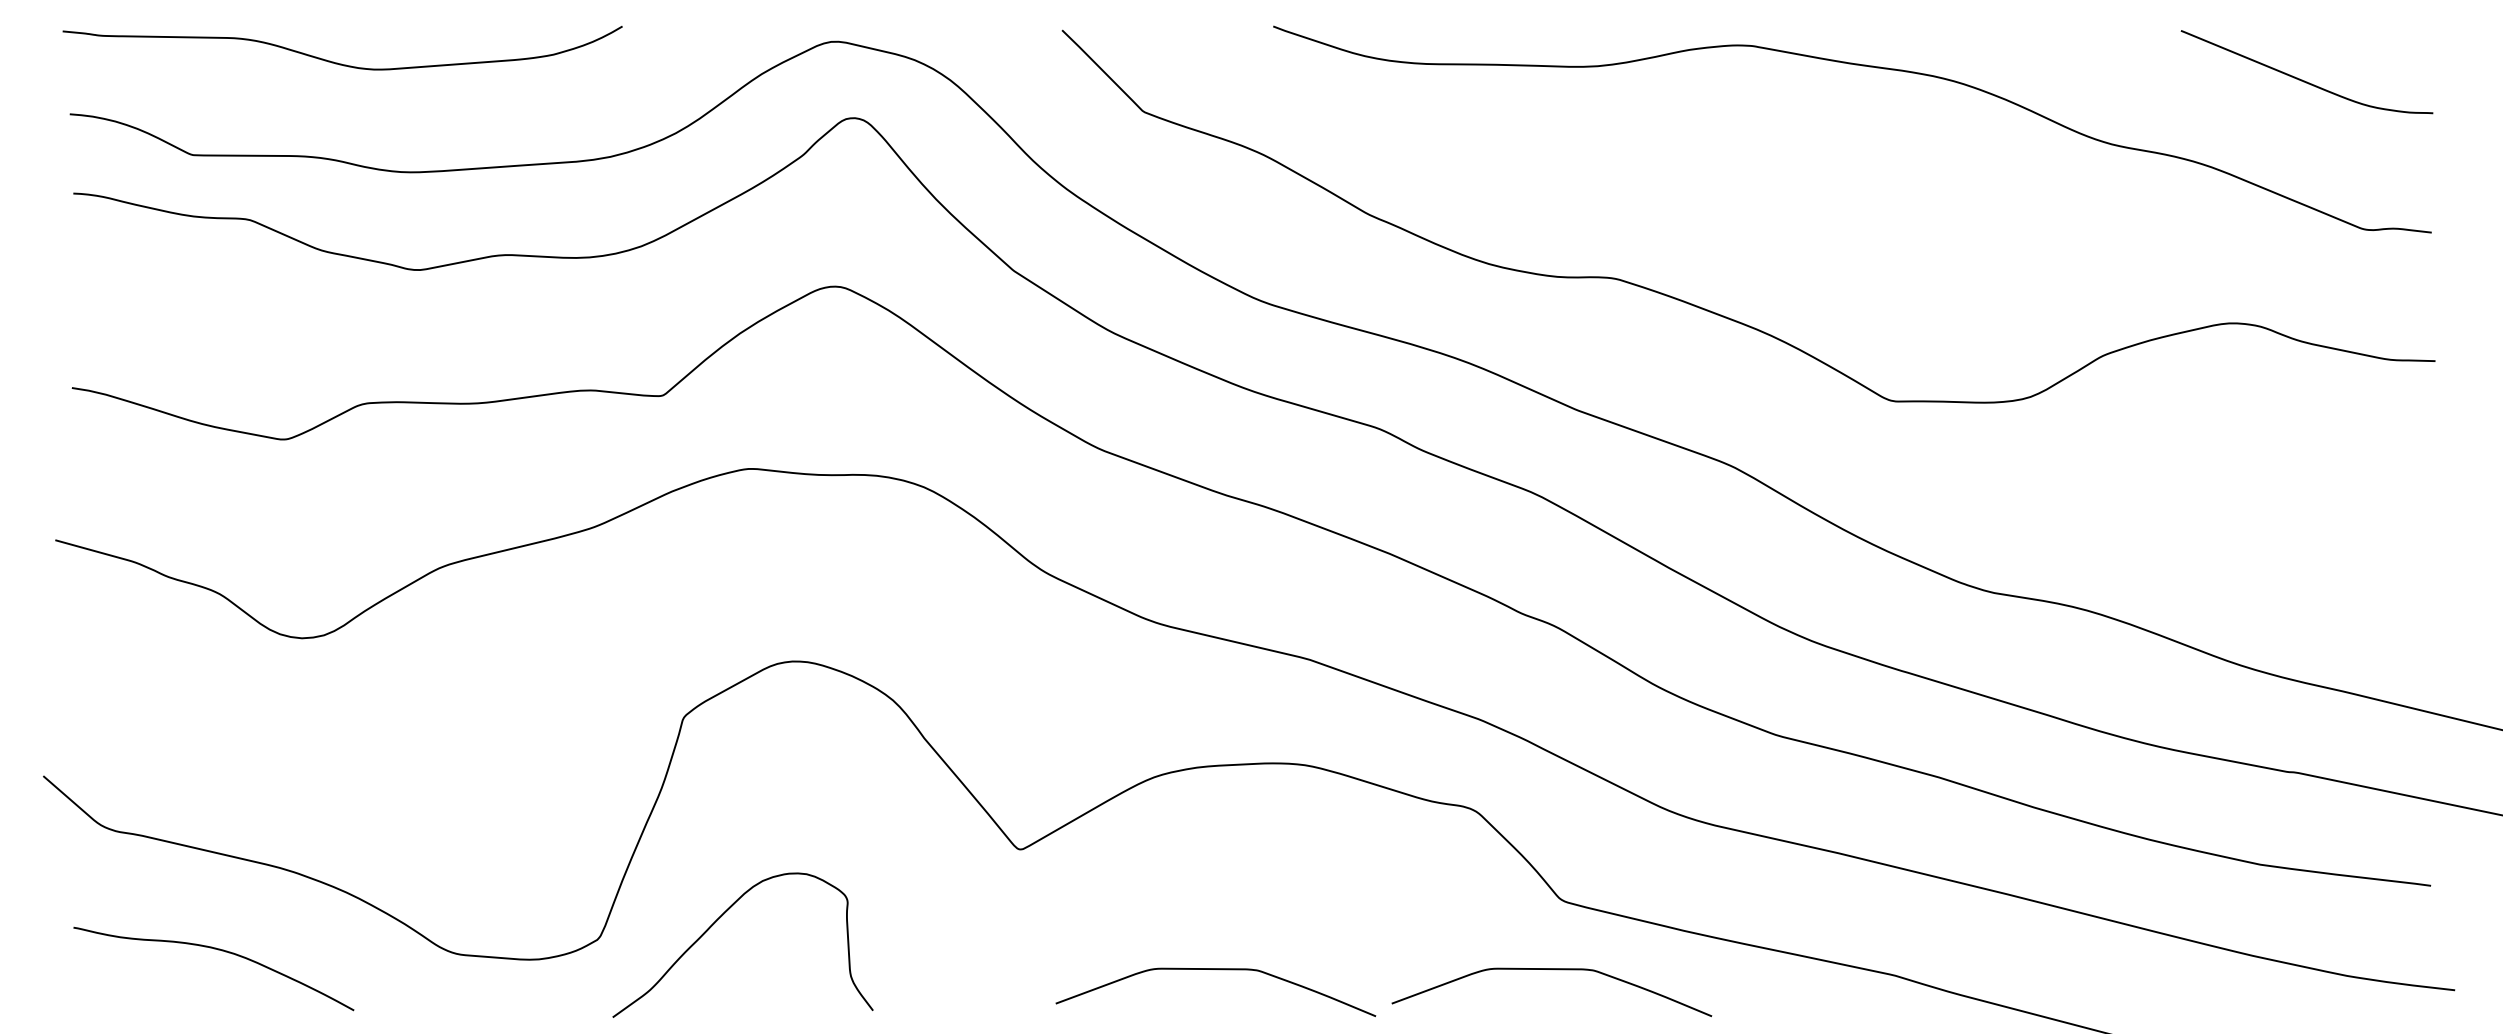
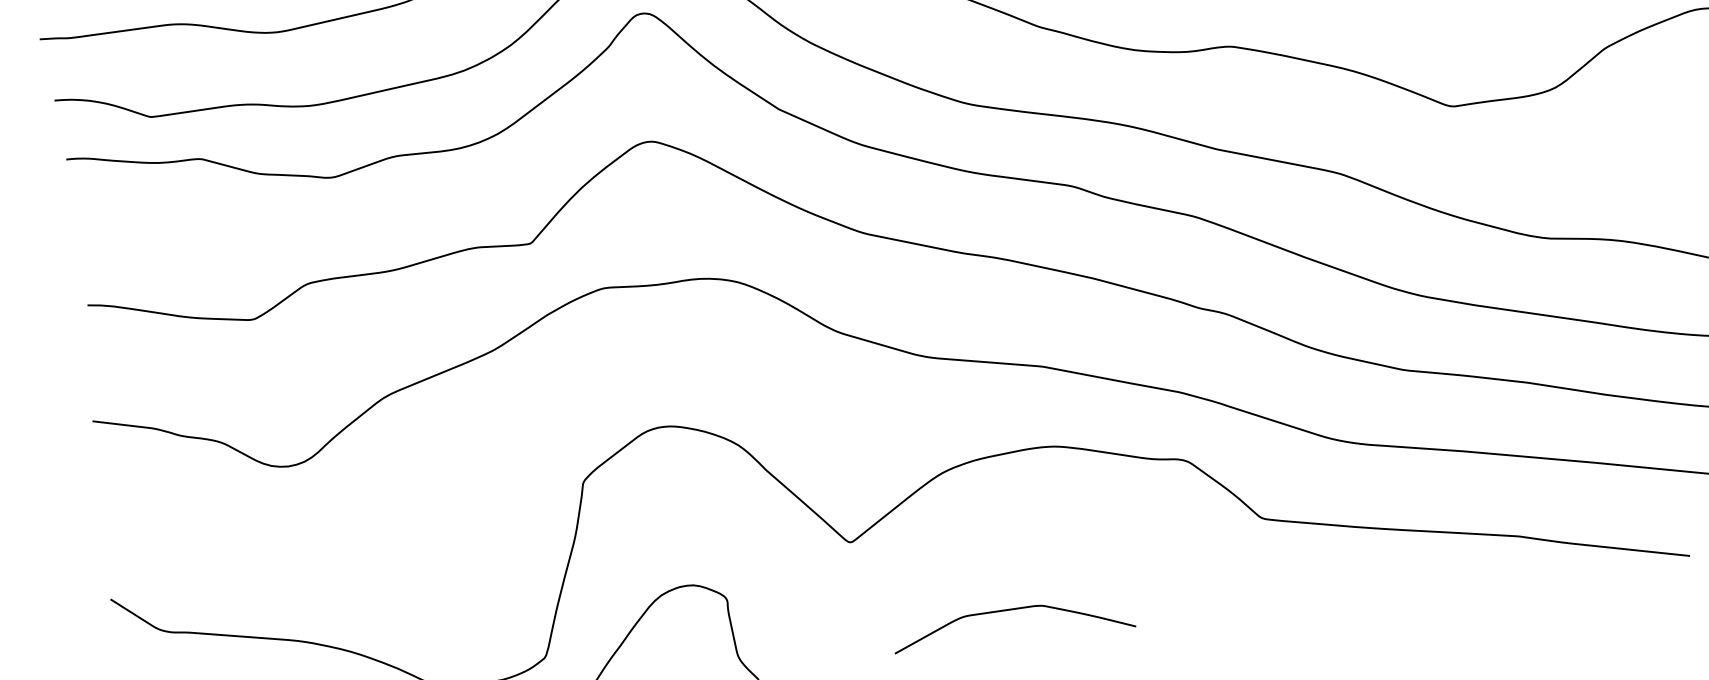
curve: (1556, 970) -> (1266, 571), removed

